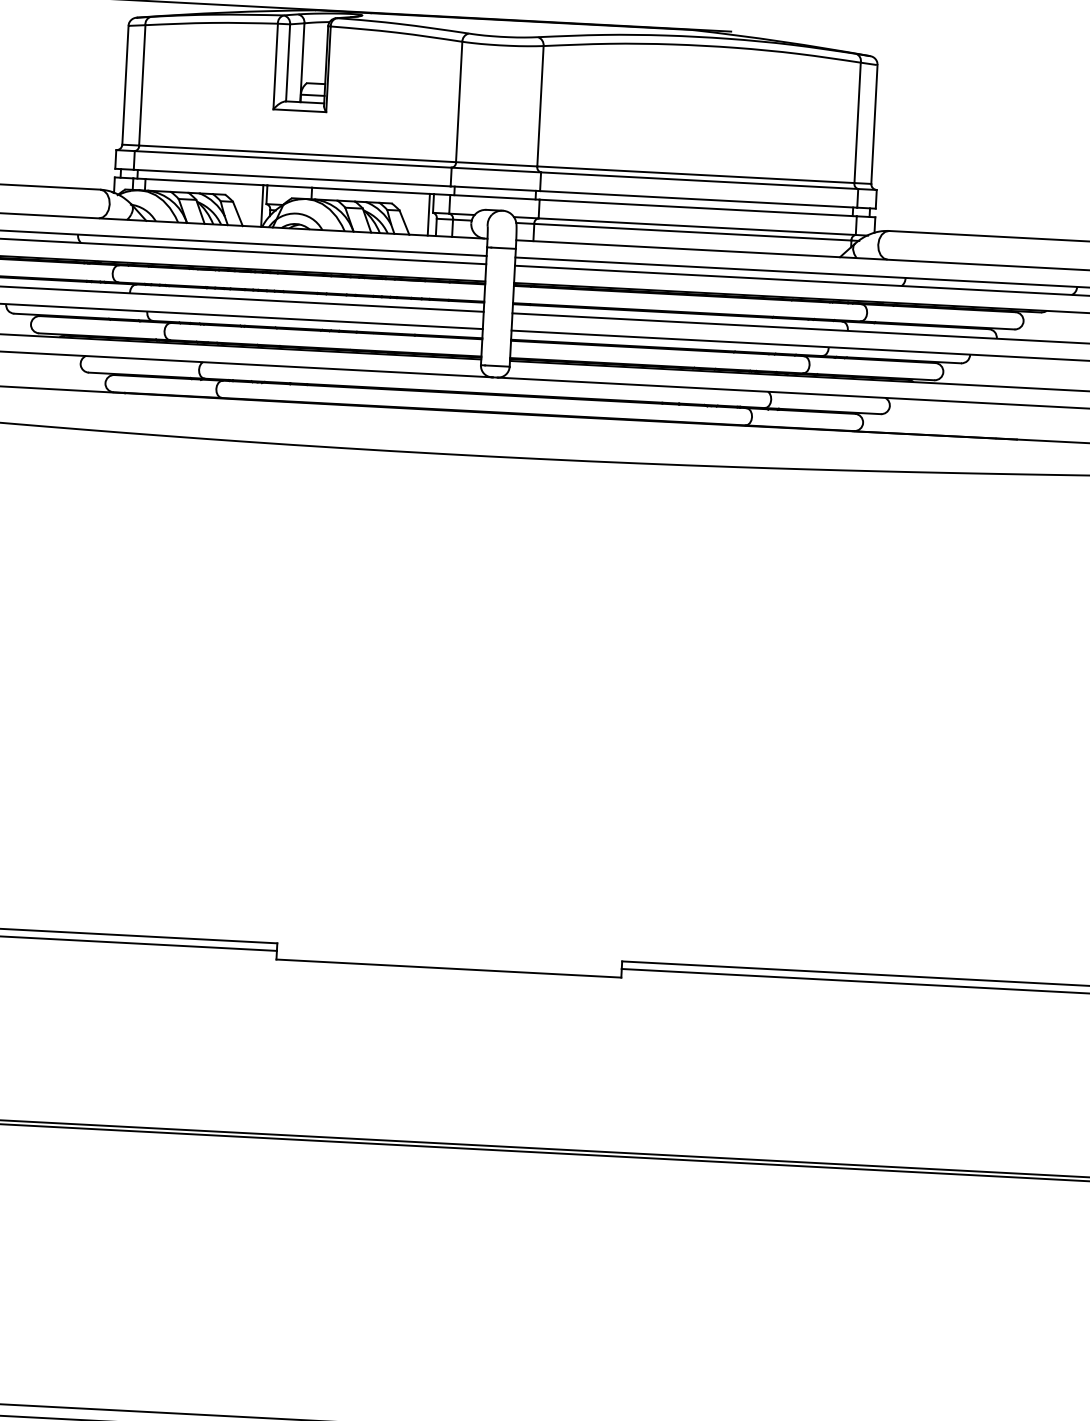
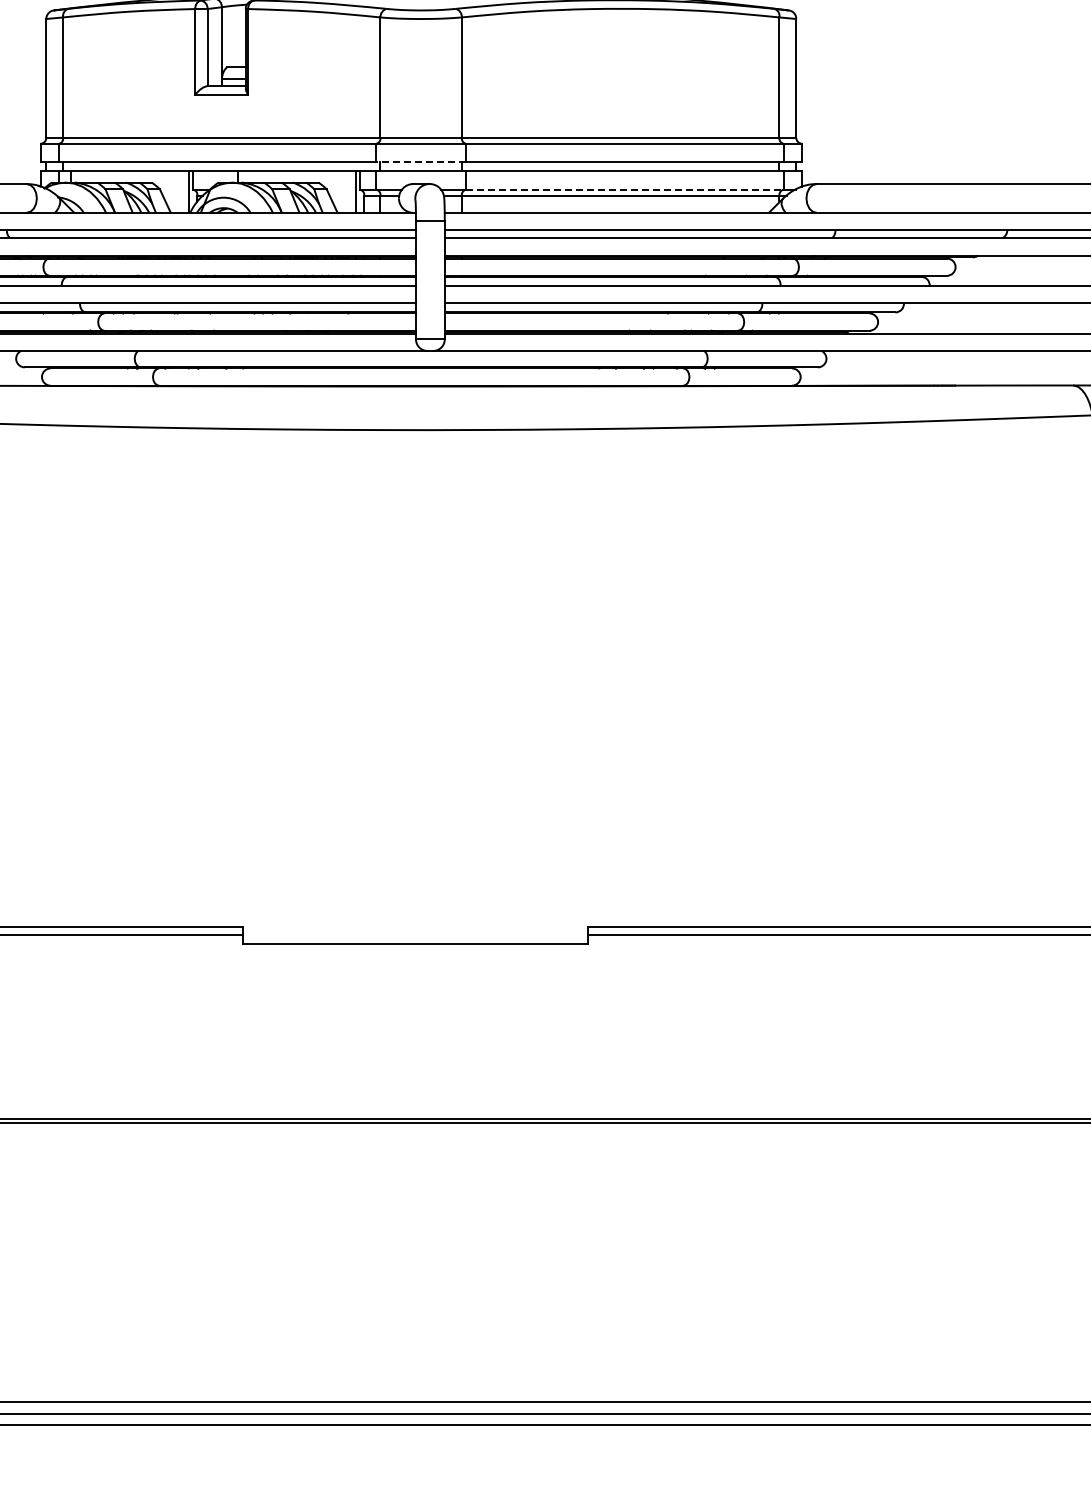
line: (495, 188) -> (421, 162), solid -> dashed
line: (697, 226) -> (624, 189), solid -> dashed

